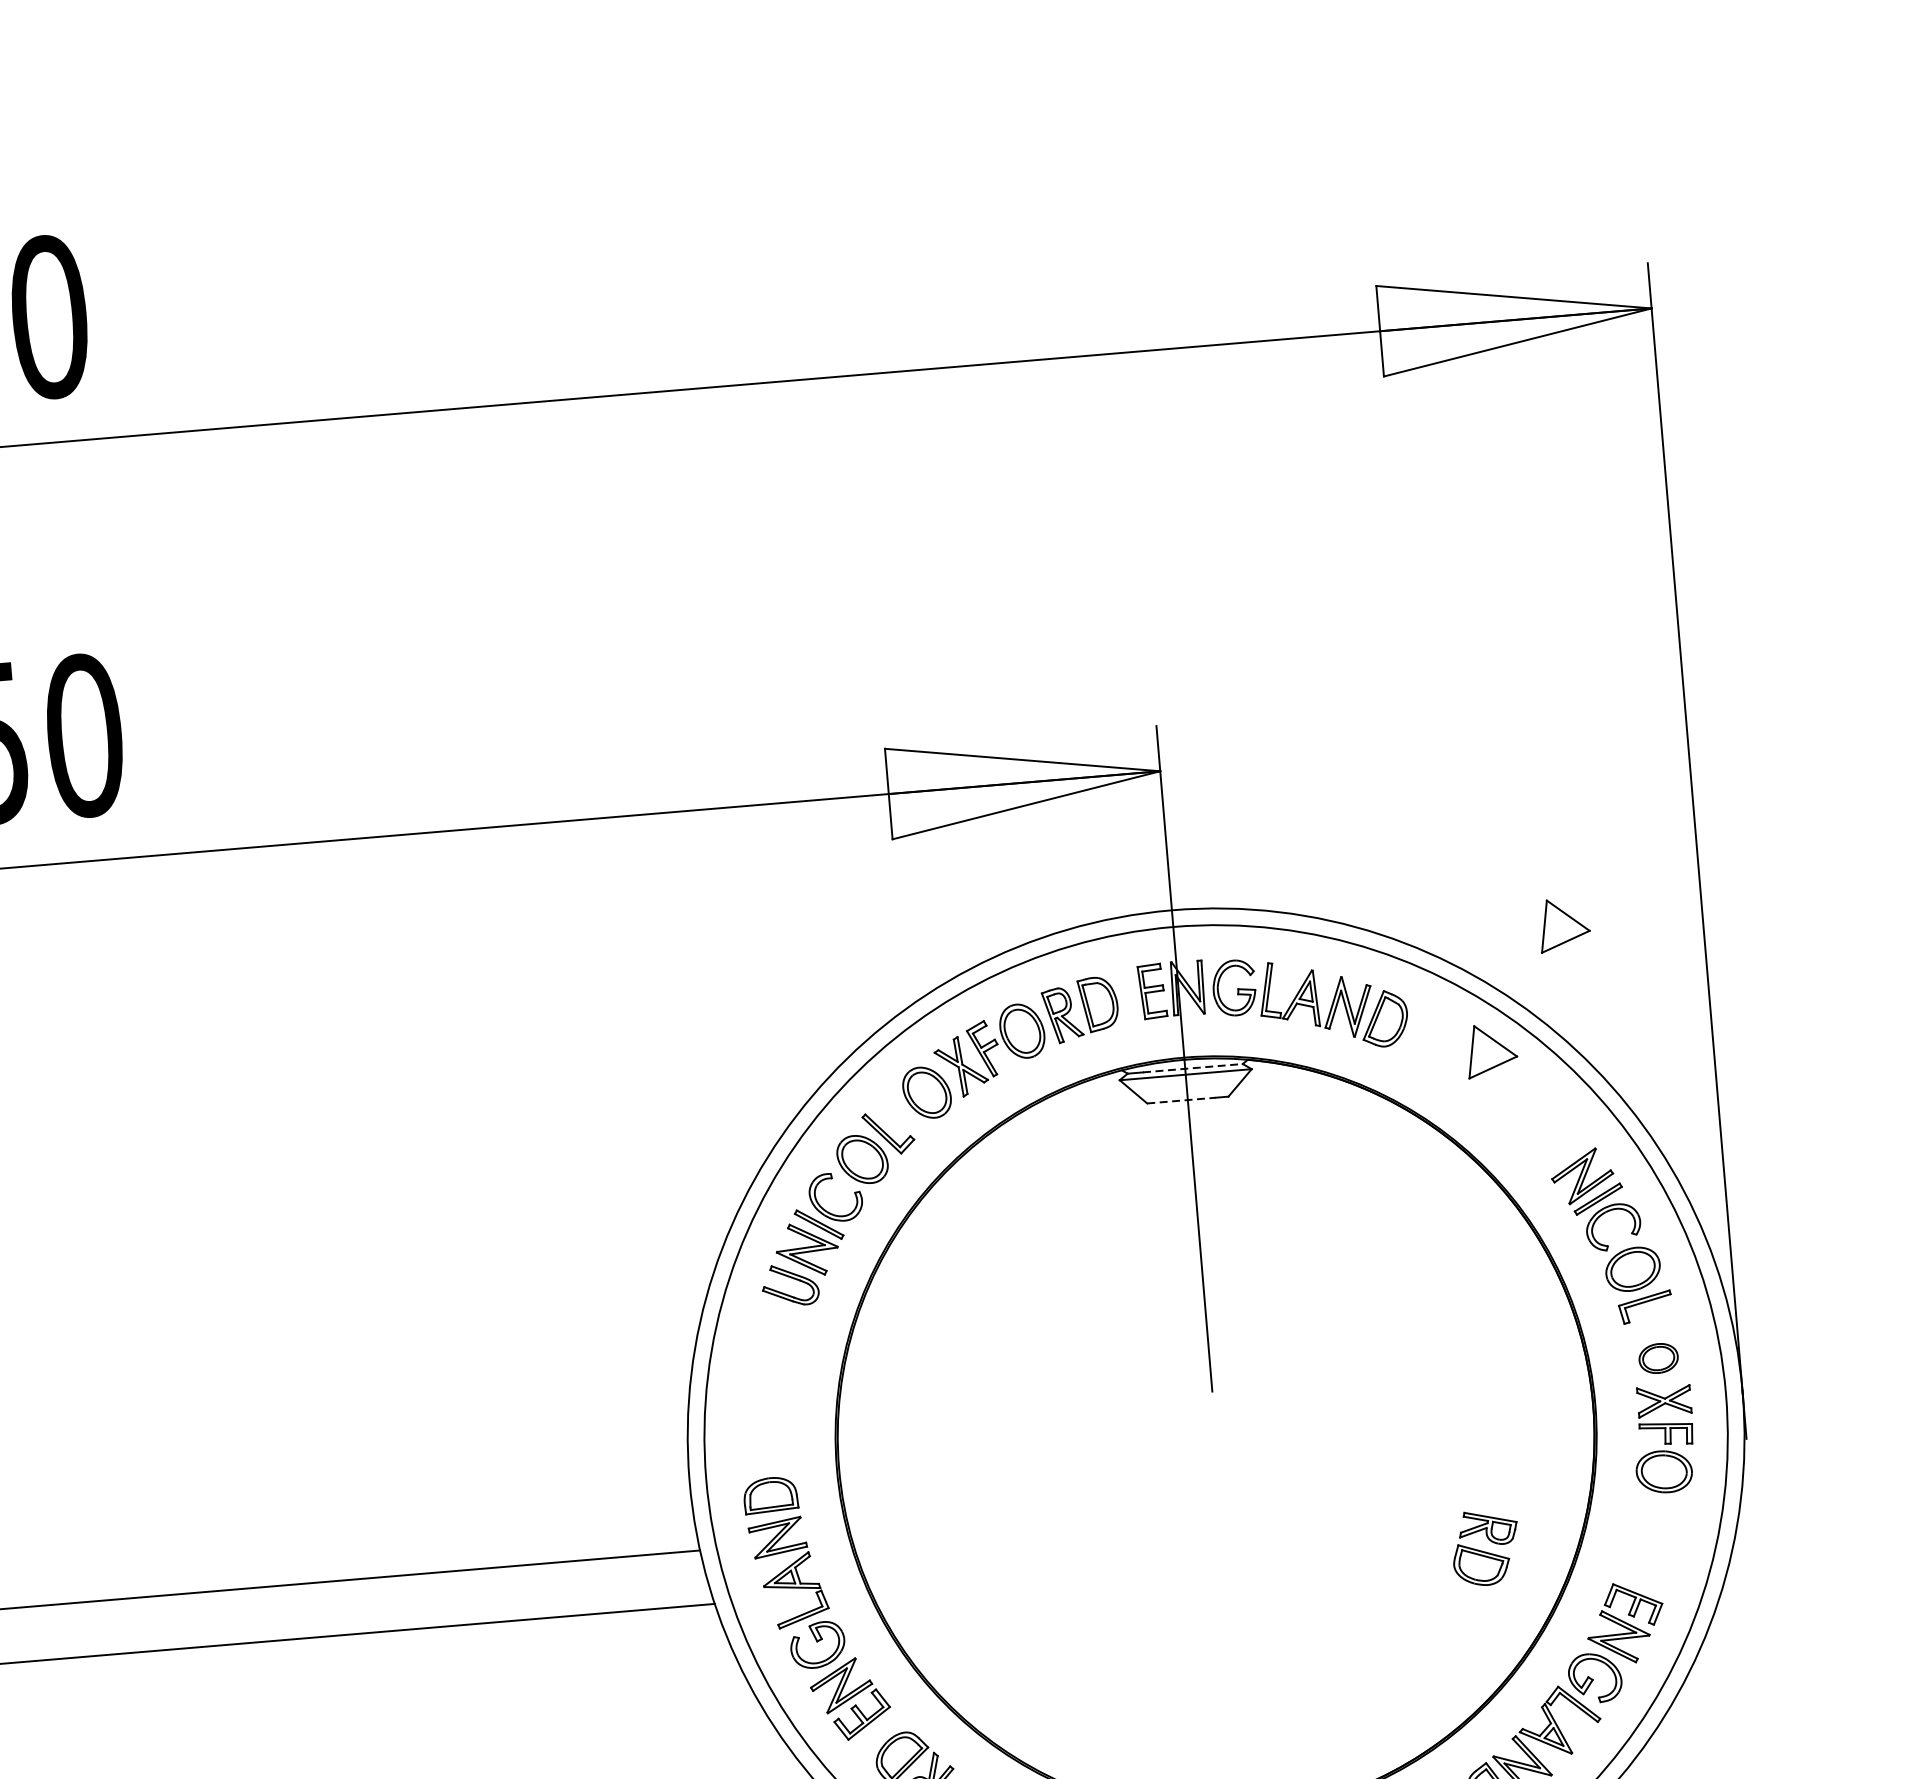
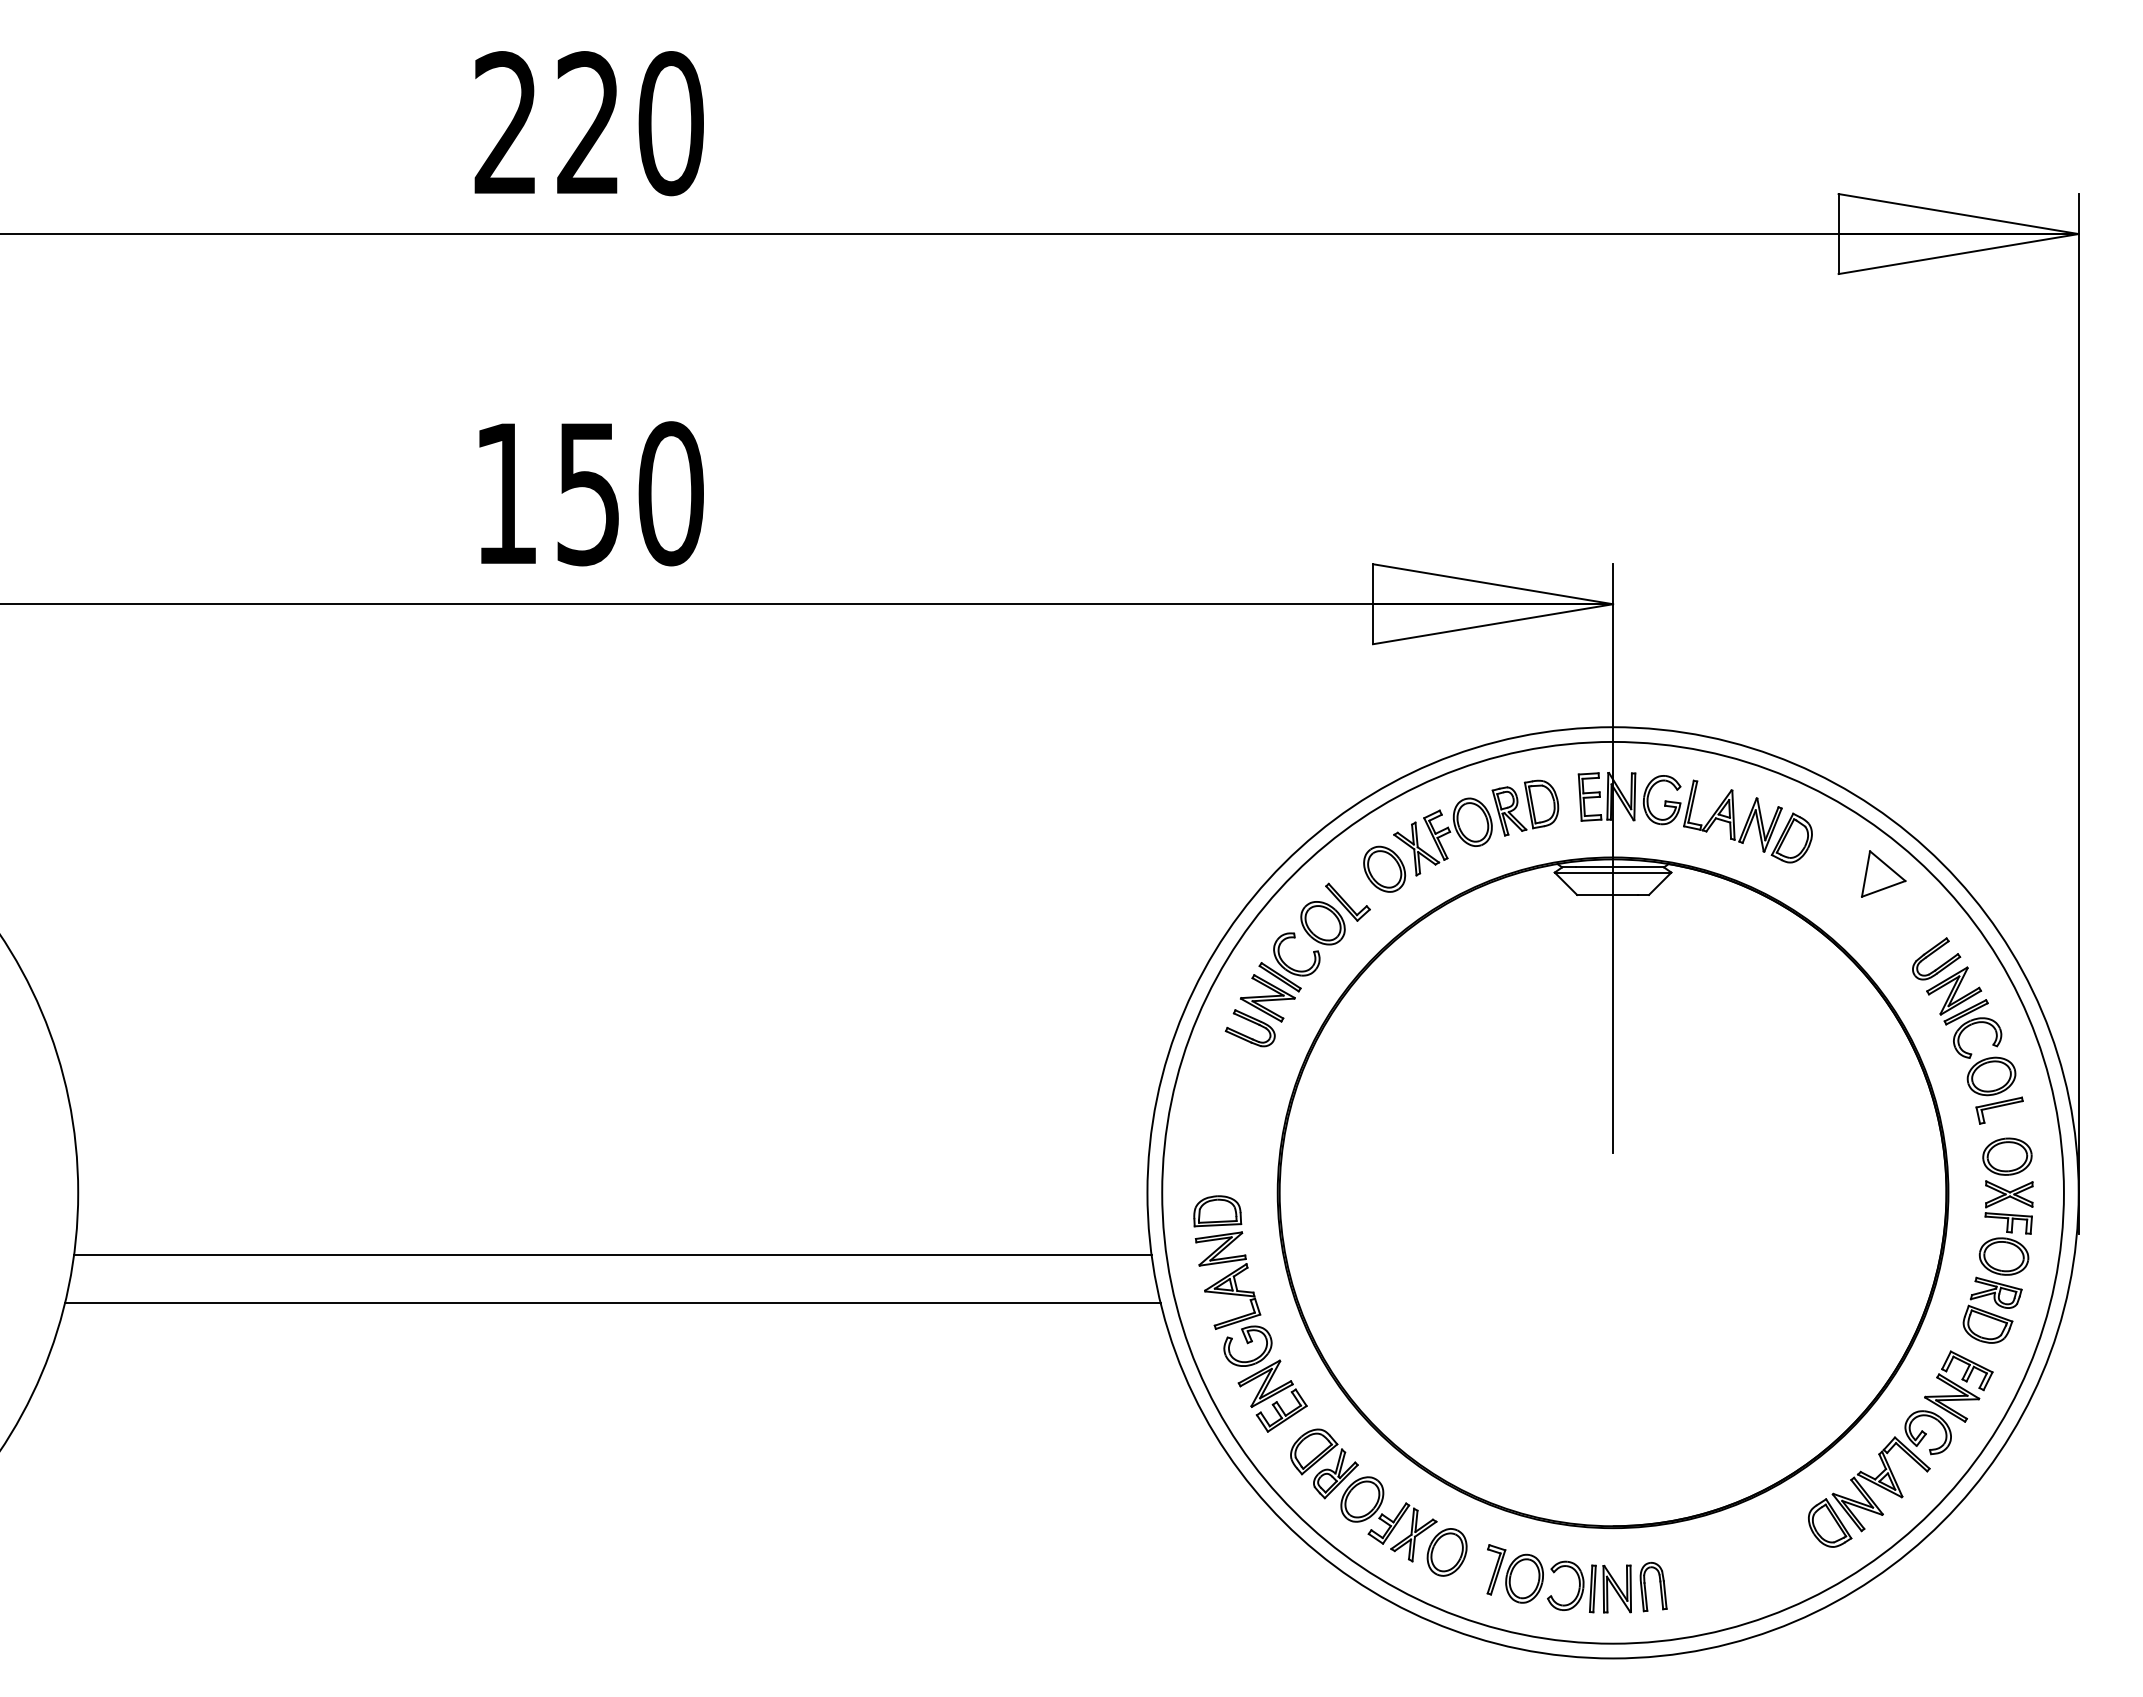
part: (1564, 924) -> (1956, 768), removed
line: (1193, 1068) -> (1620, 867), dashed -> solid
line: (1181, 1101) -> (1607, 895), dashed -> solid
part: (1559, 1141) -> (1936, 958), added
part: (1658, 1358) -> (2007, 1156), size x1.43
part: (1485, 1547) -> (1992, 1309), moved

